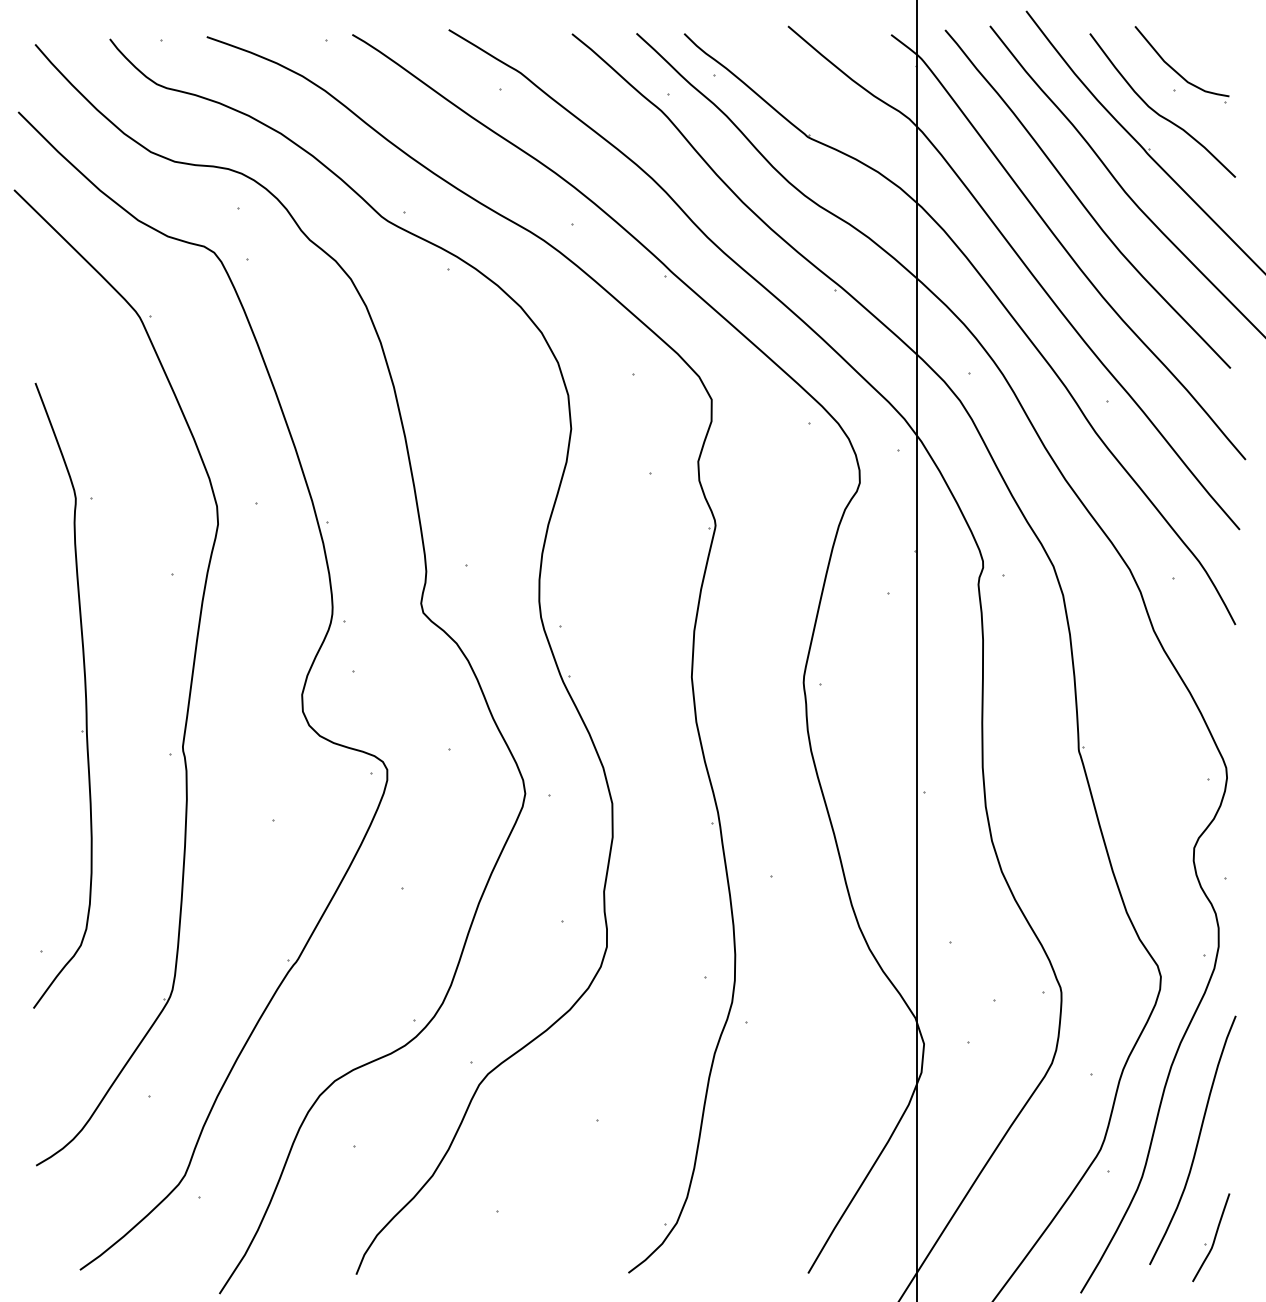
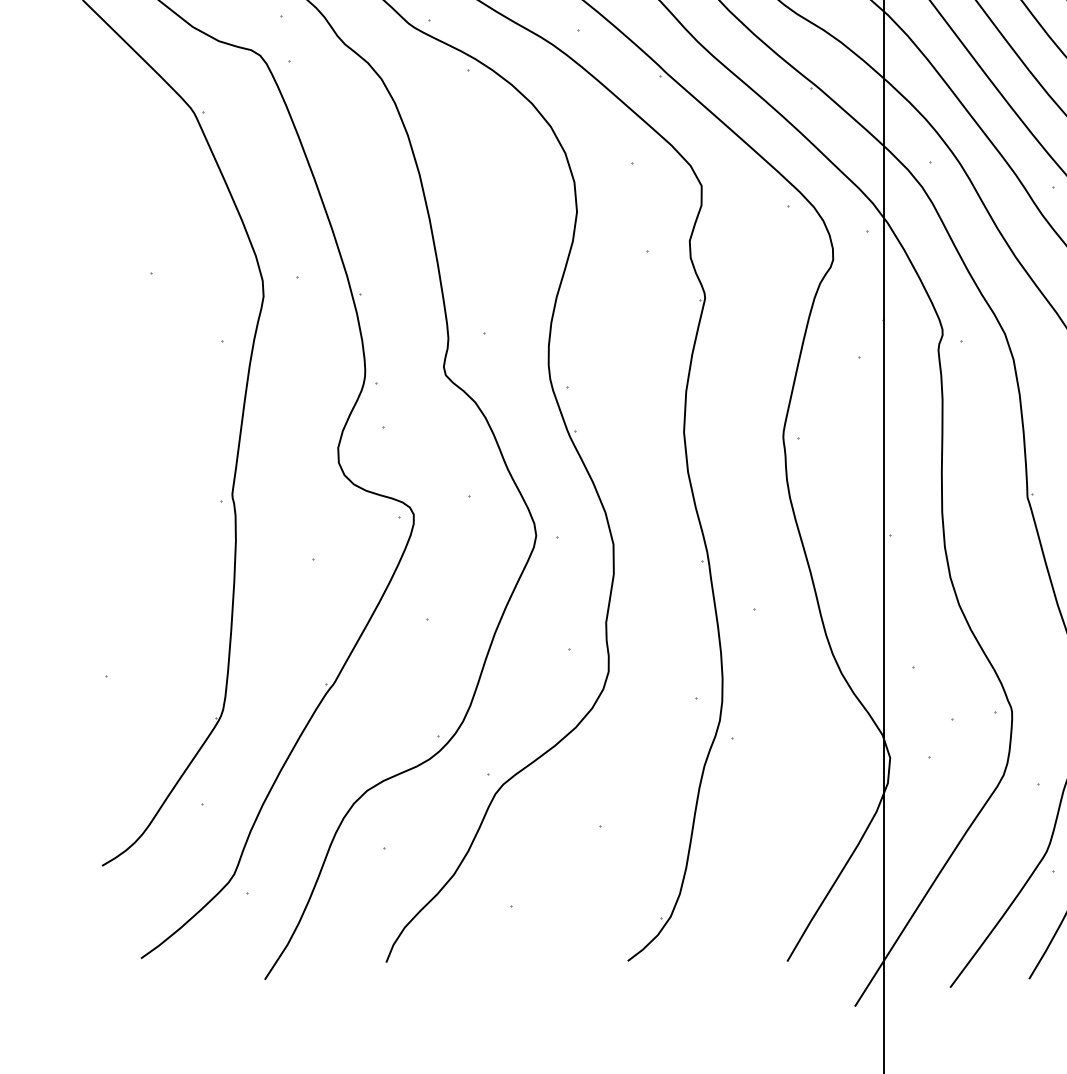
part: (84, 692) -> (145, 445), removed

